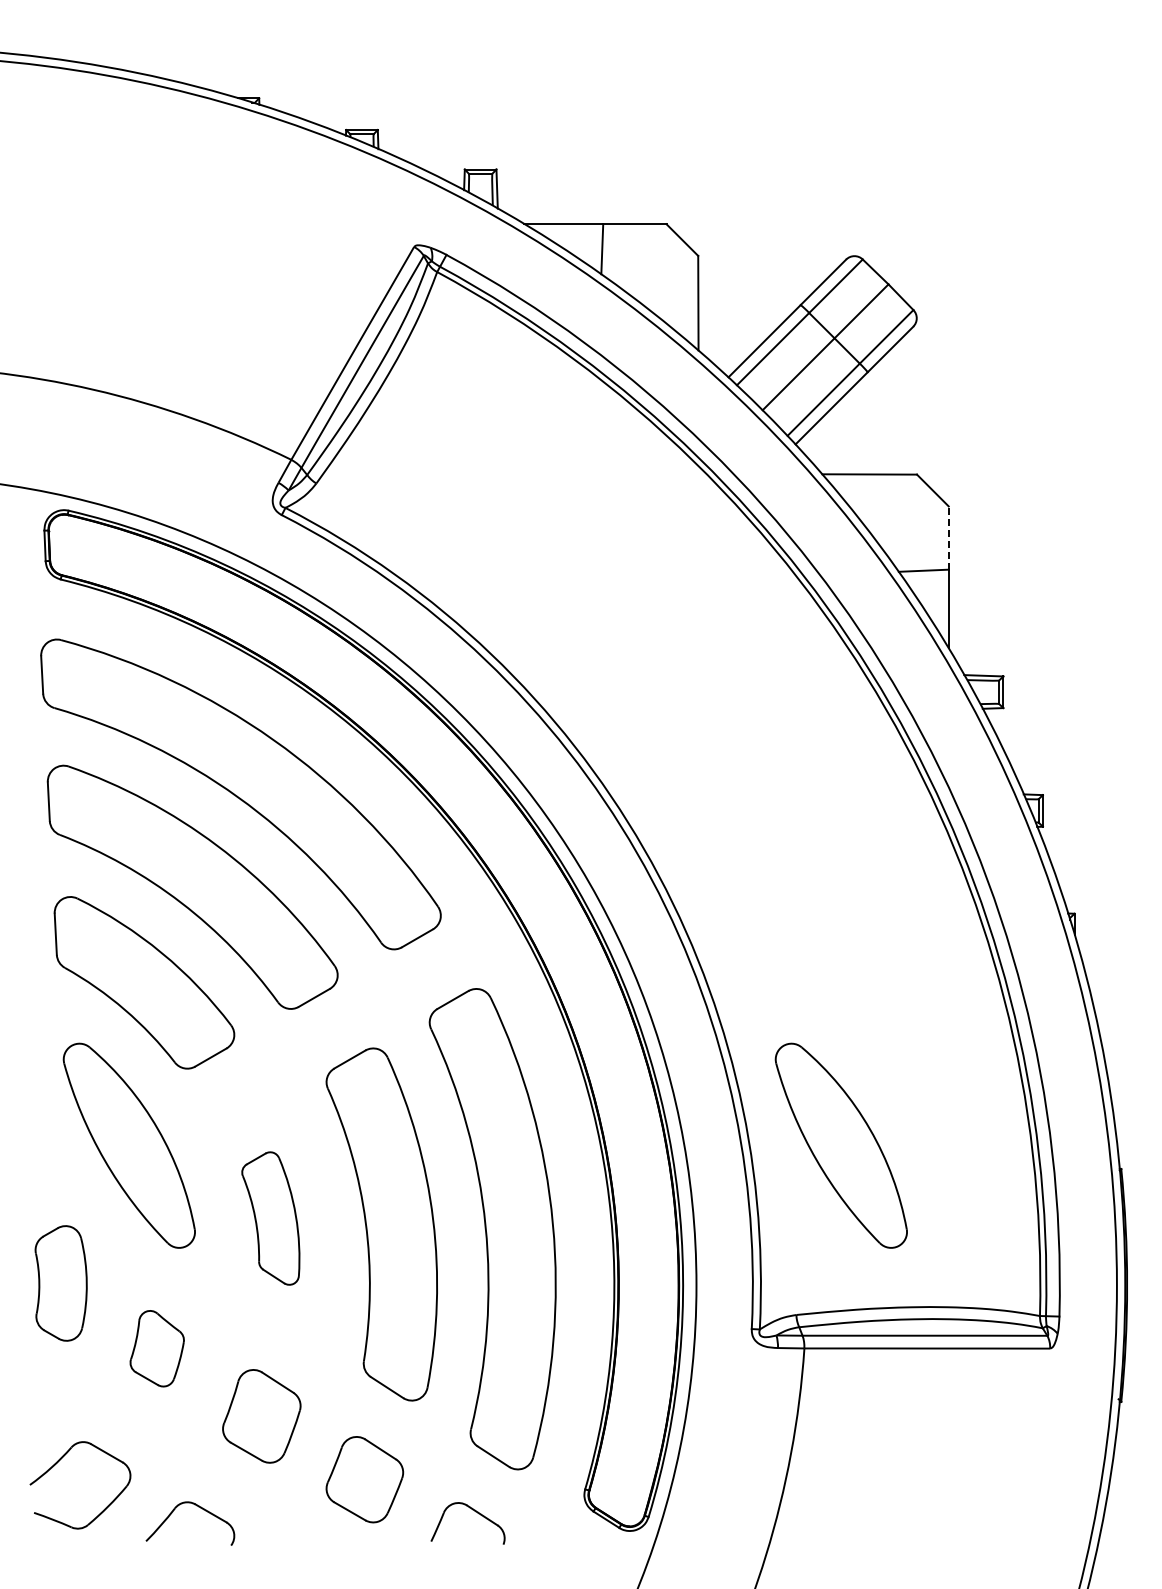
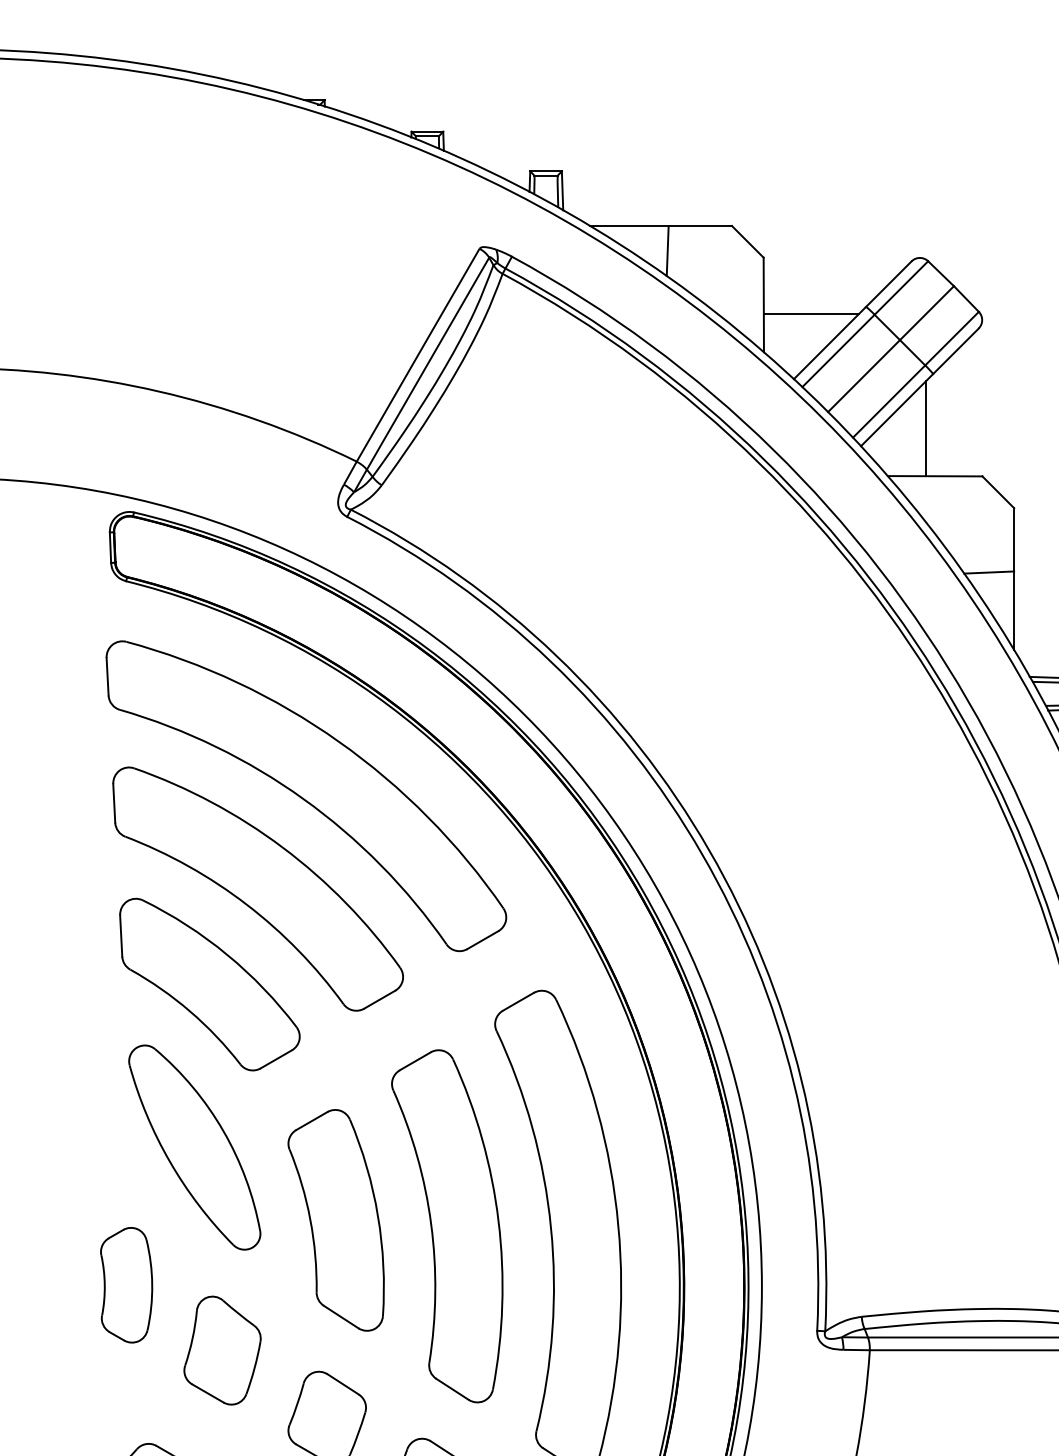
line: (745, 311) -> (810, 313), added
line: (861, 426) -> (926, 428), added
line: (948, 538) -> (1013, 540), dashed -> solid
part: (840, 1145) -> (905, 1147), removed
part: (270, 1218) -> (335, 1220), size x1.67
part: (157, 1348) -> (222, 1350), size x1.43

